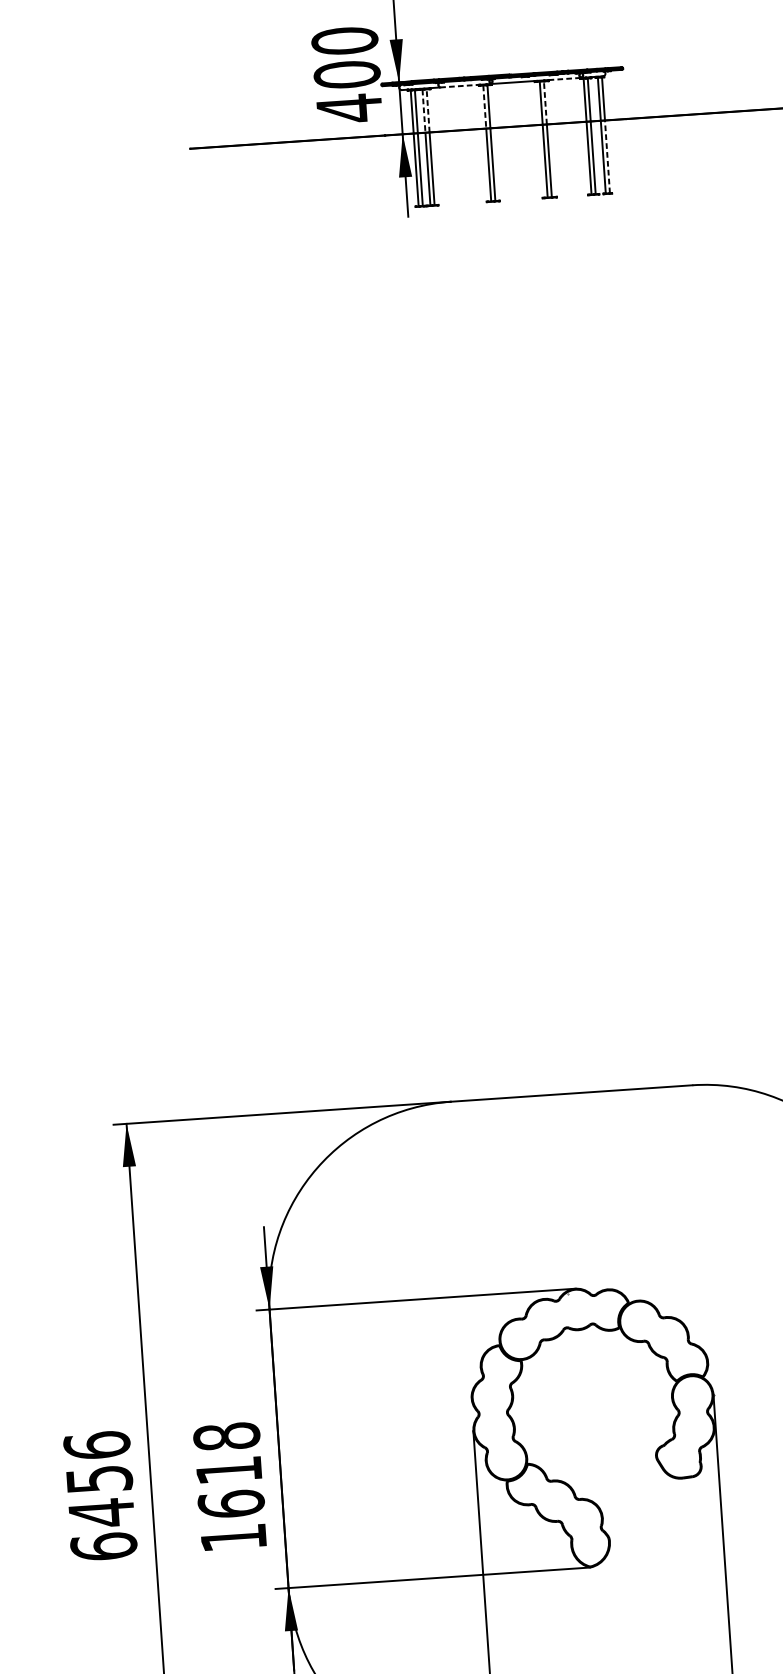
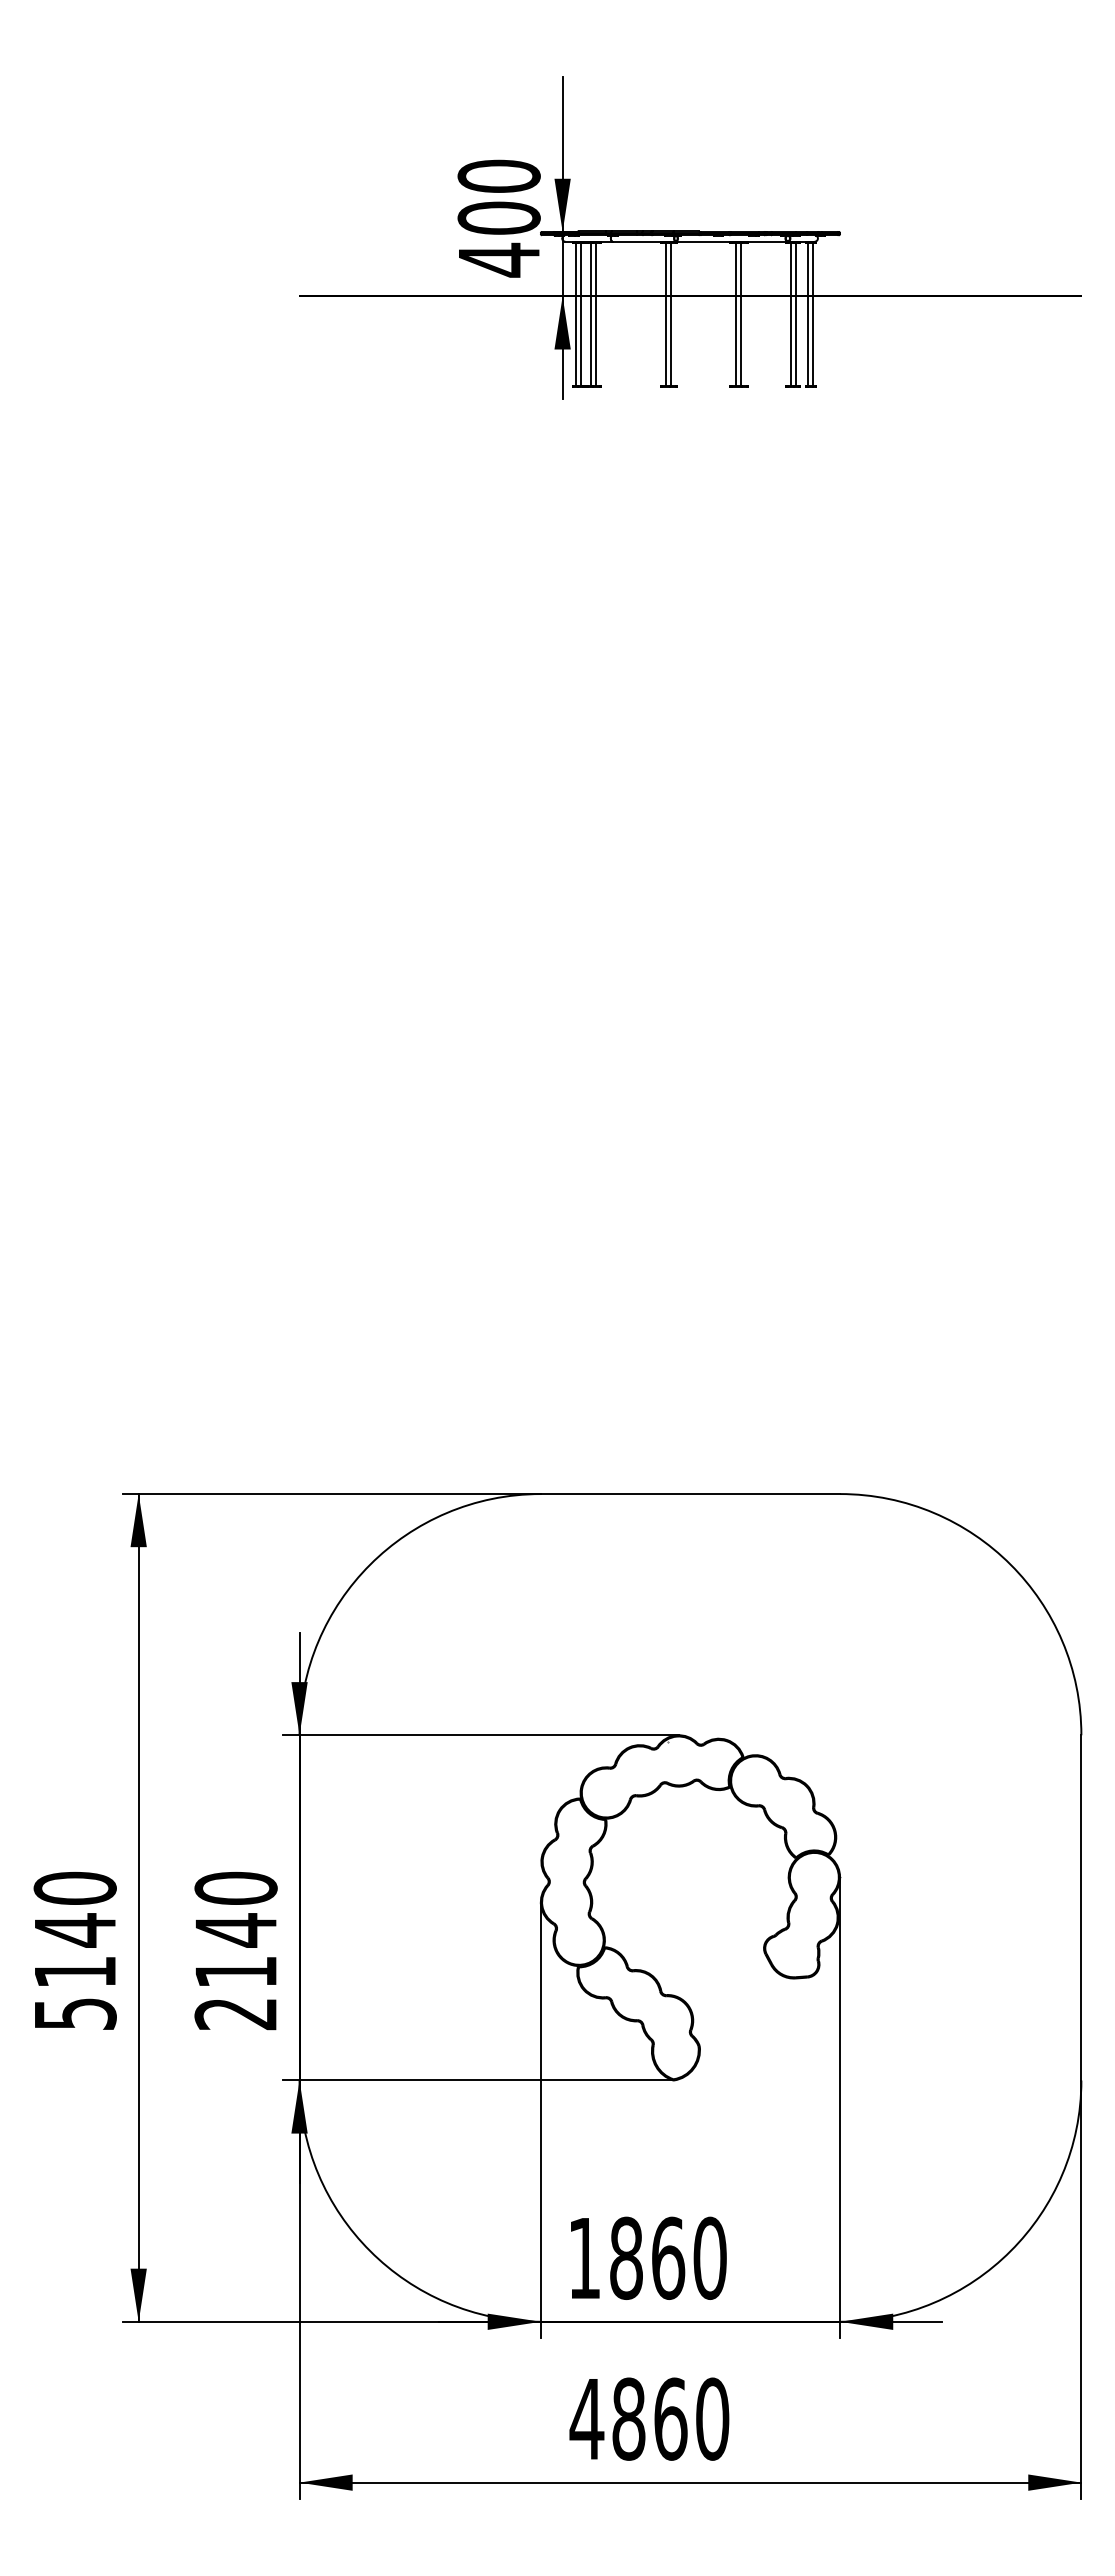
line: (564, 78) -> (766, 241), dashed -> solid
line: (459, 86) -> (636, 241), dashed -> solid
line: (545, 102) -> (741, 269), dashed -> solid
line: (484, 106) -> (666, 269), dashed -> solid
line: (428, 110) -> (596, 269), dashed -> solid
line: (423, 111) -> (590, 269), dashed -> solid
line: (607, 156) -> (813, 340), dashed -> solid
text: (229, 1486) -> (235, 1950), 1618 -> 2140
text: (99, 1495) -> (74, 1950), 6456 -> 5140

